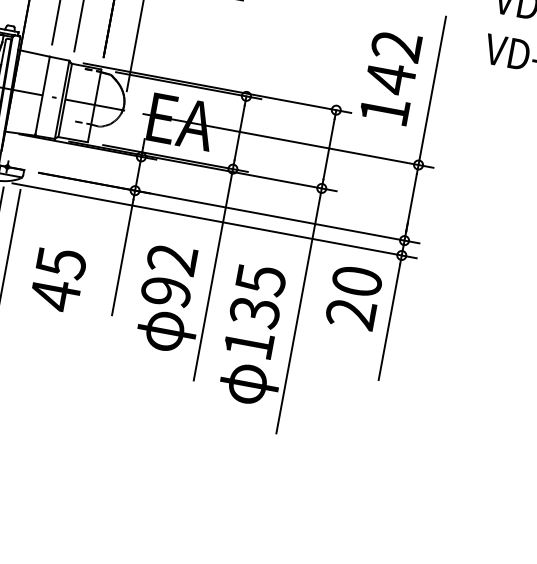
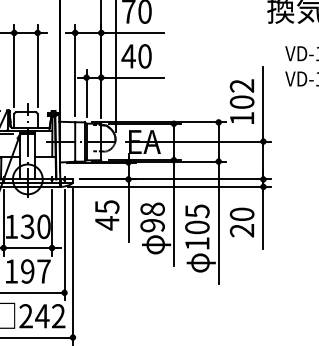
text: (389, 78) -> (241, 102), 142 -> 102
text: (171, 259) -> (152, 209), 92 -> 98
text: (58, 279) -> (107, 215), moved
text: (352, 297) -> (241, 222), moved
text: (255, 312) -> (197, 227), 135 -> 105

